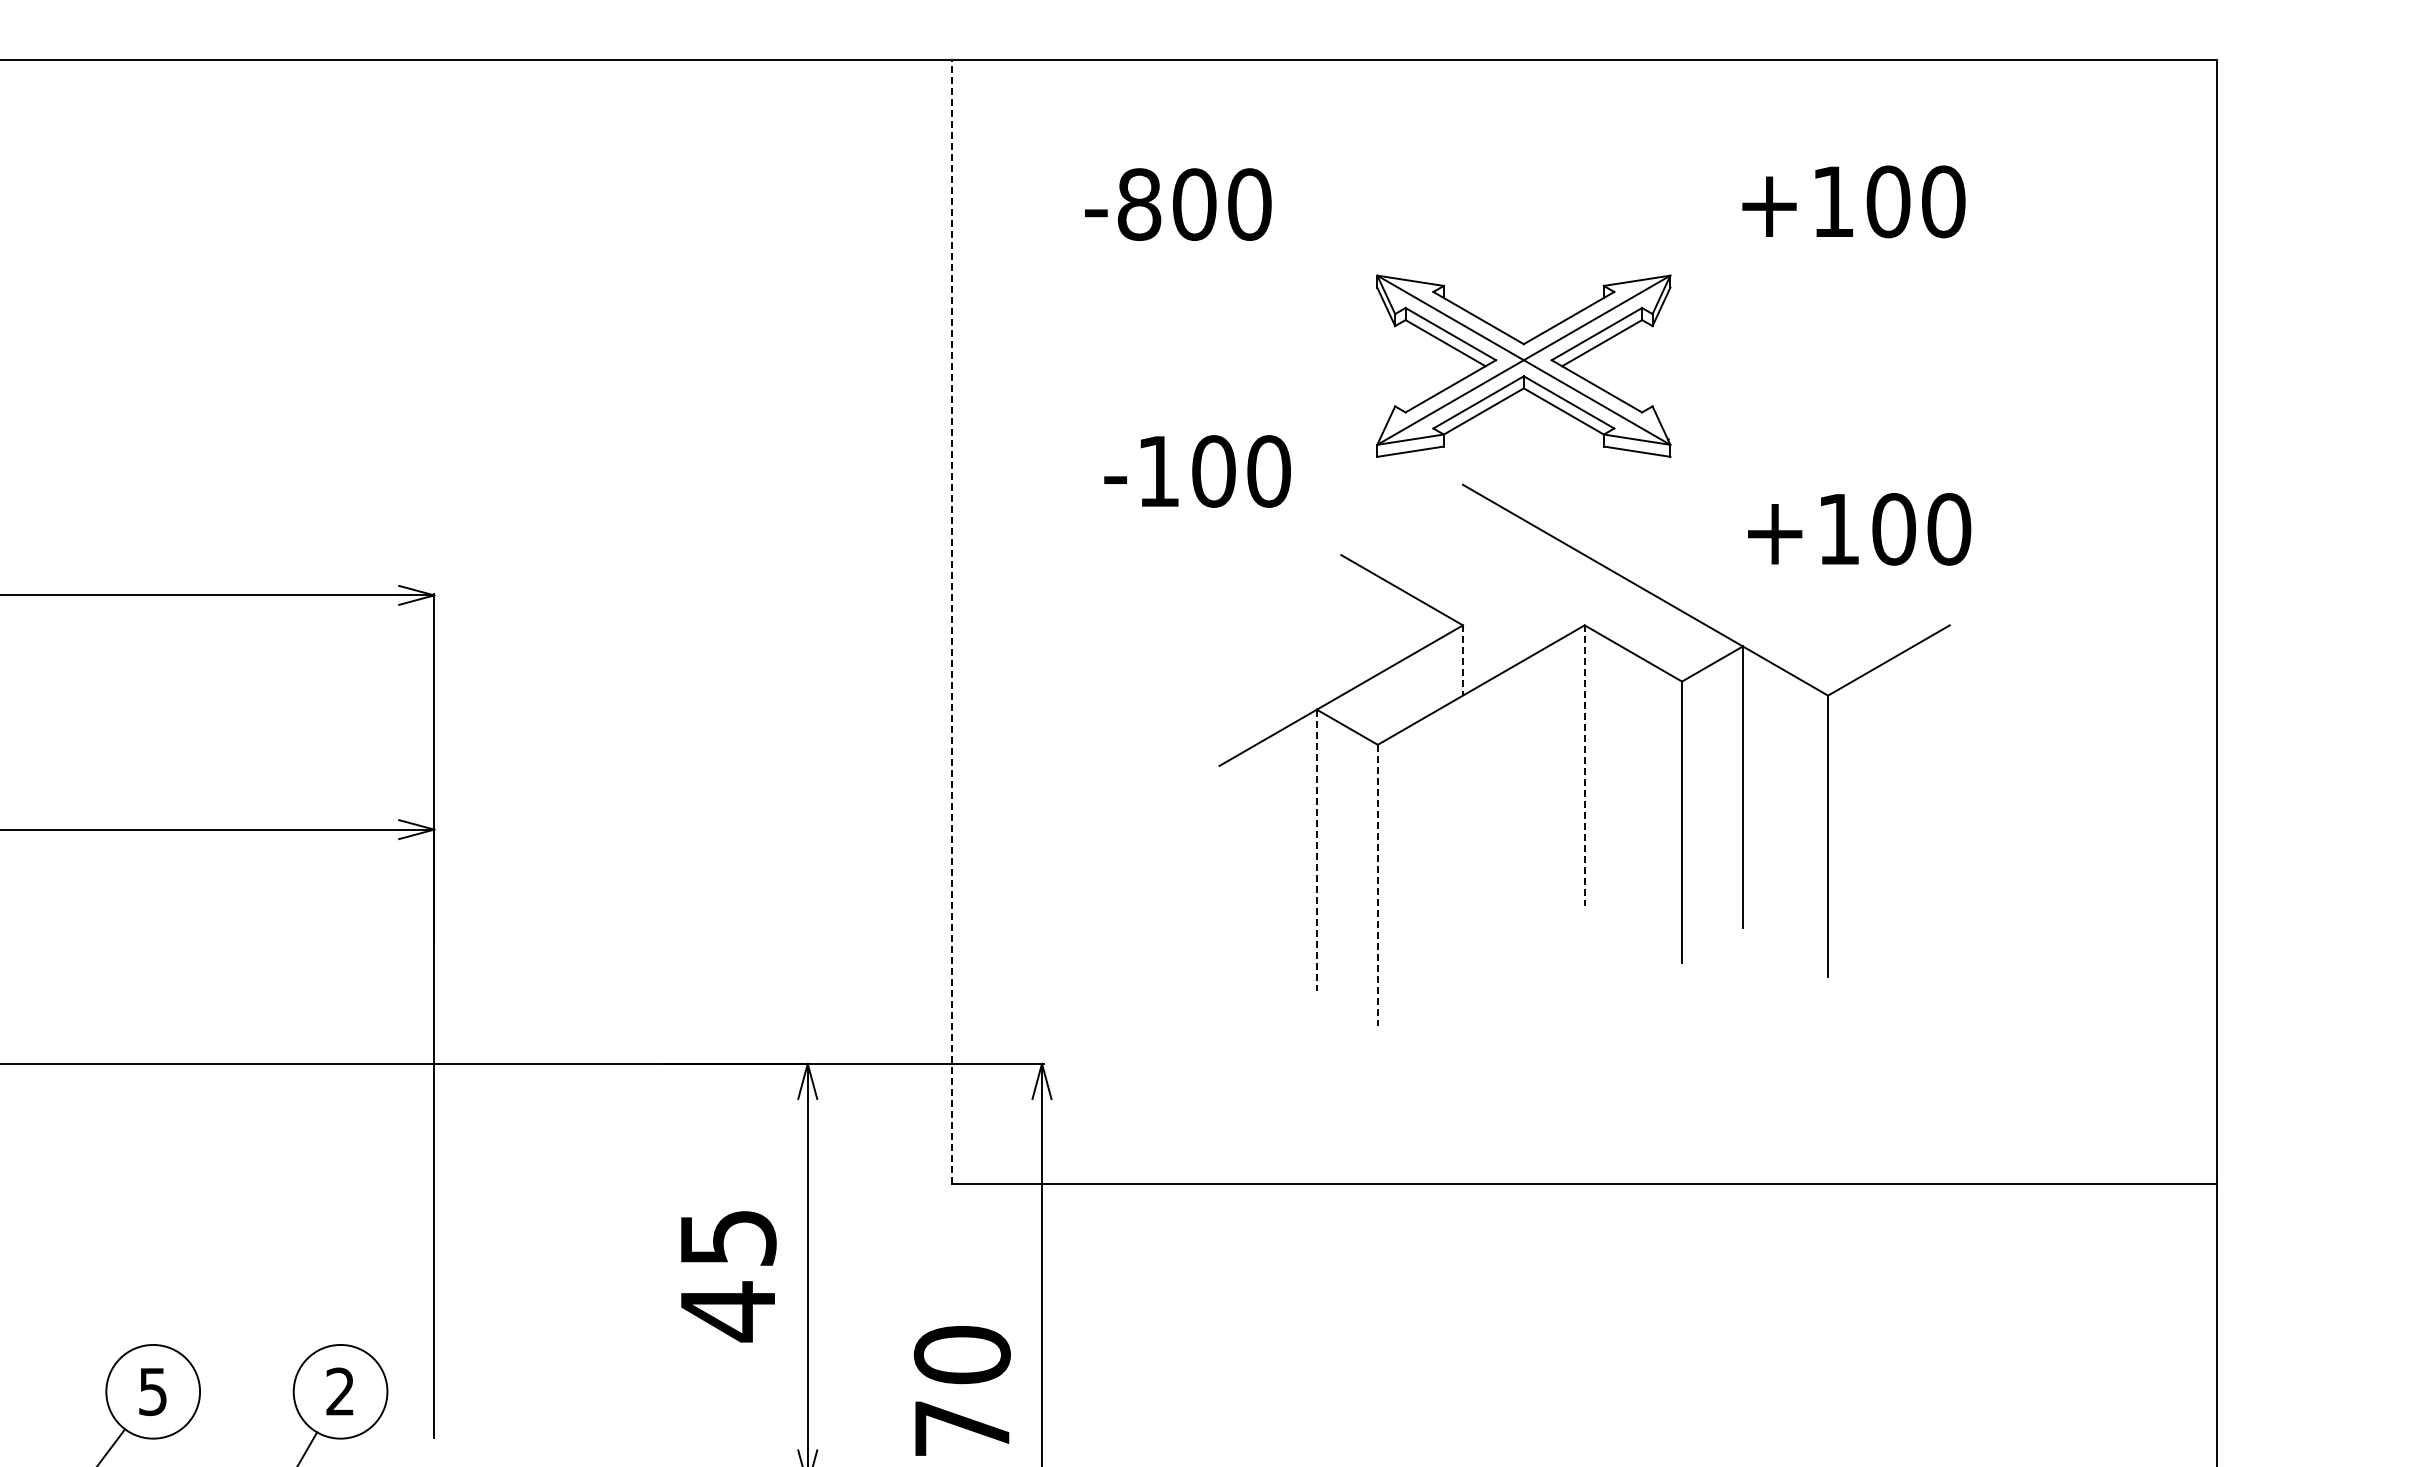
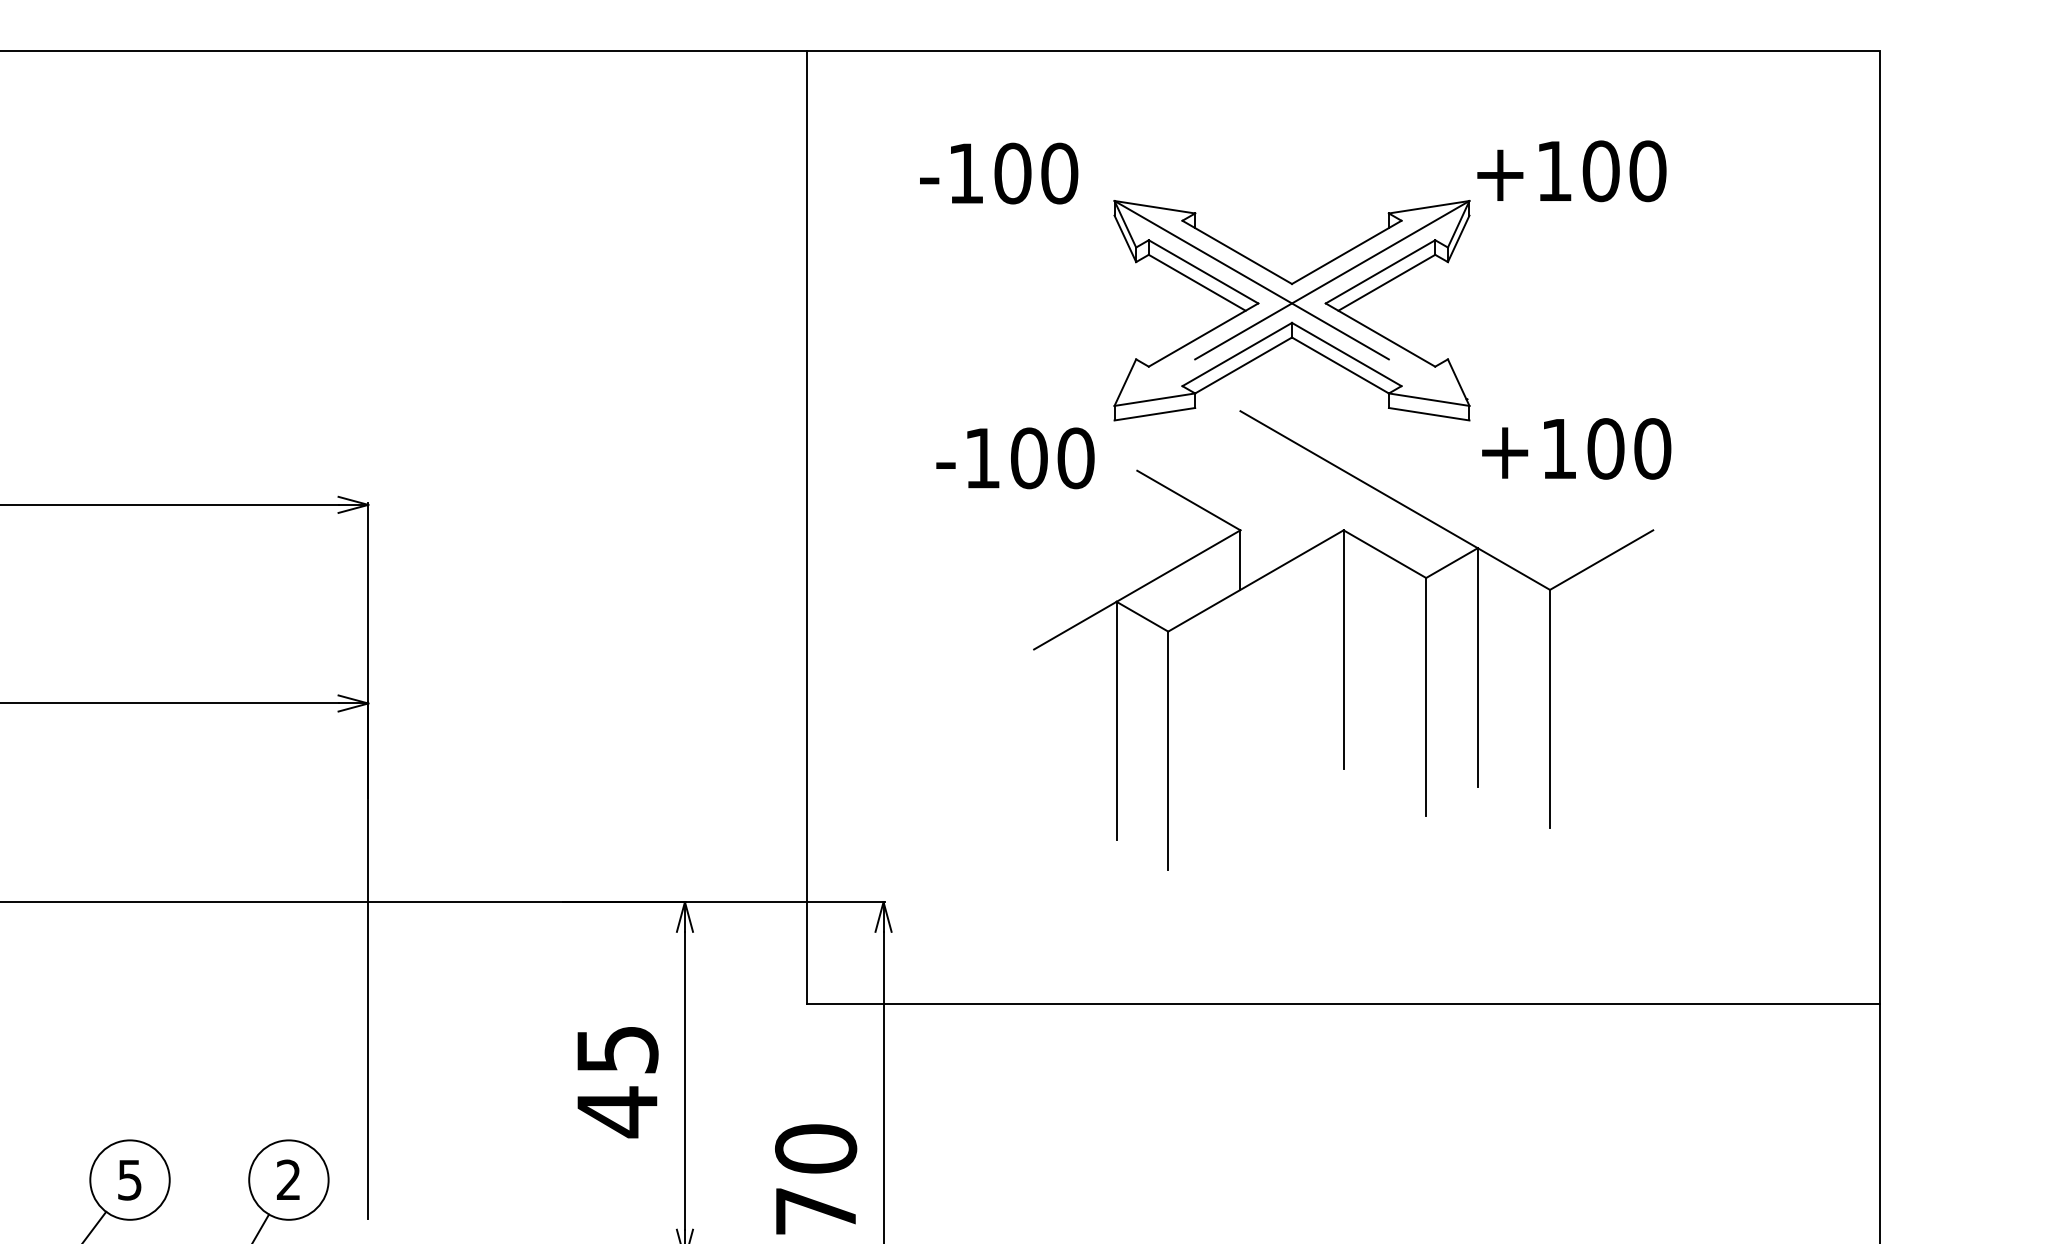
text: (1139, 204) -> (966, 173), -800 -> -100
part: (1523, 365) -> (1291, 310), size x1.43
text: (1197, 471) -> (1015, 458), moved
line: (952, 621) -> (807, 527), dashed -> solid
line: (1462, 661) -> (1240, 560), dashed -> solid
line: (1584, 765) -> (1343, 649), dashed -> solid
line: (1316, 850) -> (1116, 721), dashed -> solid
line: (1377, 885) -> (1167, 750), dashed -> solid

